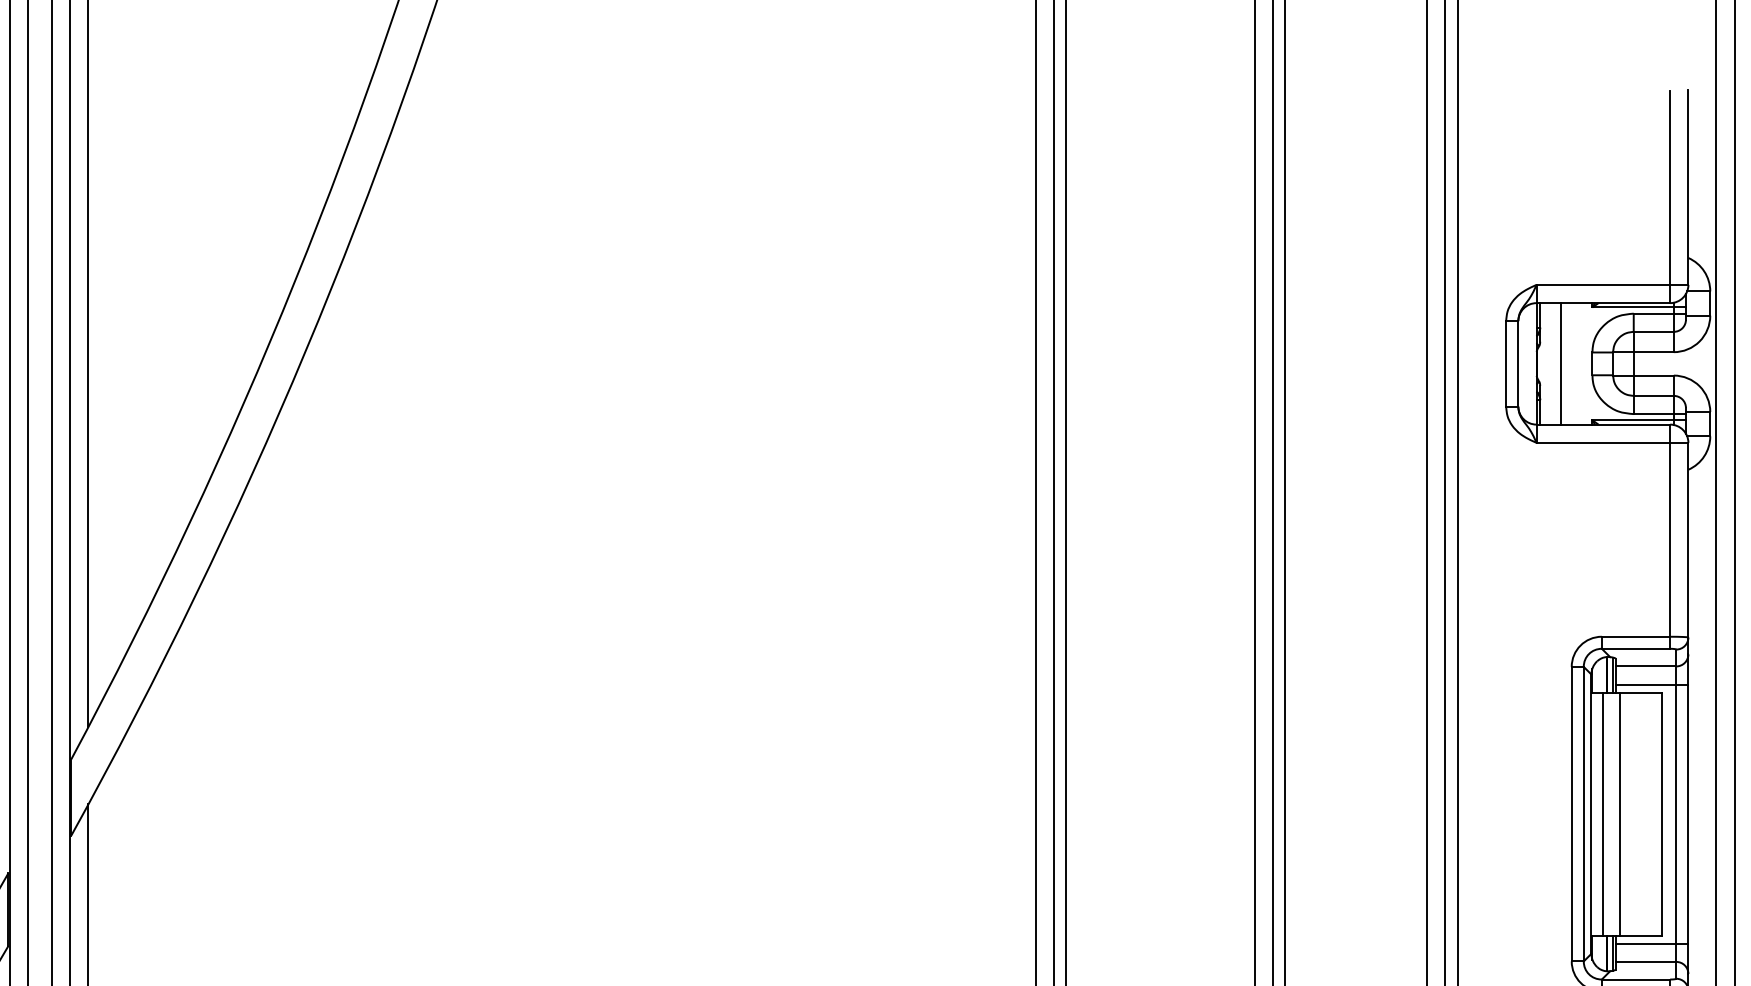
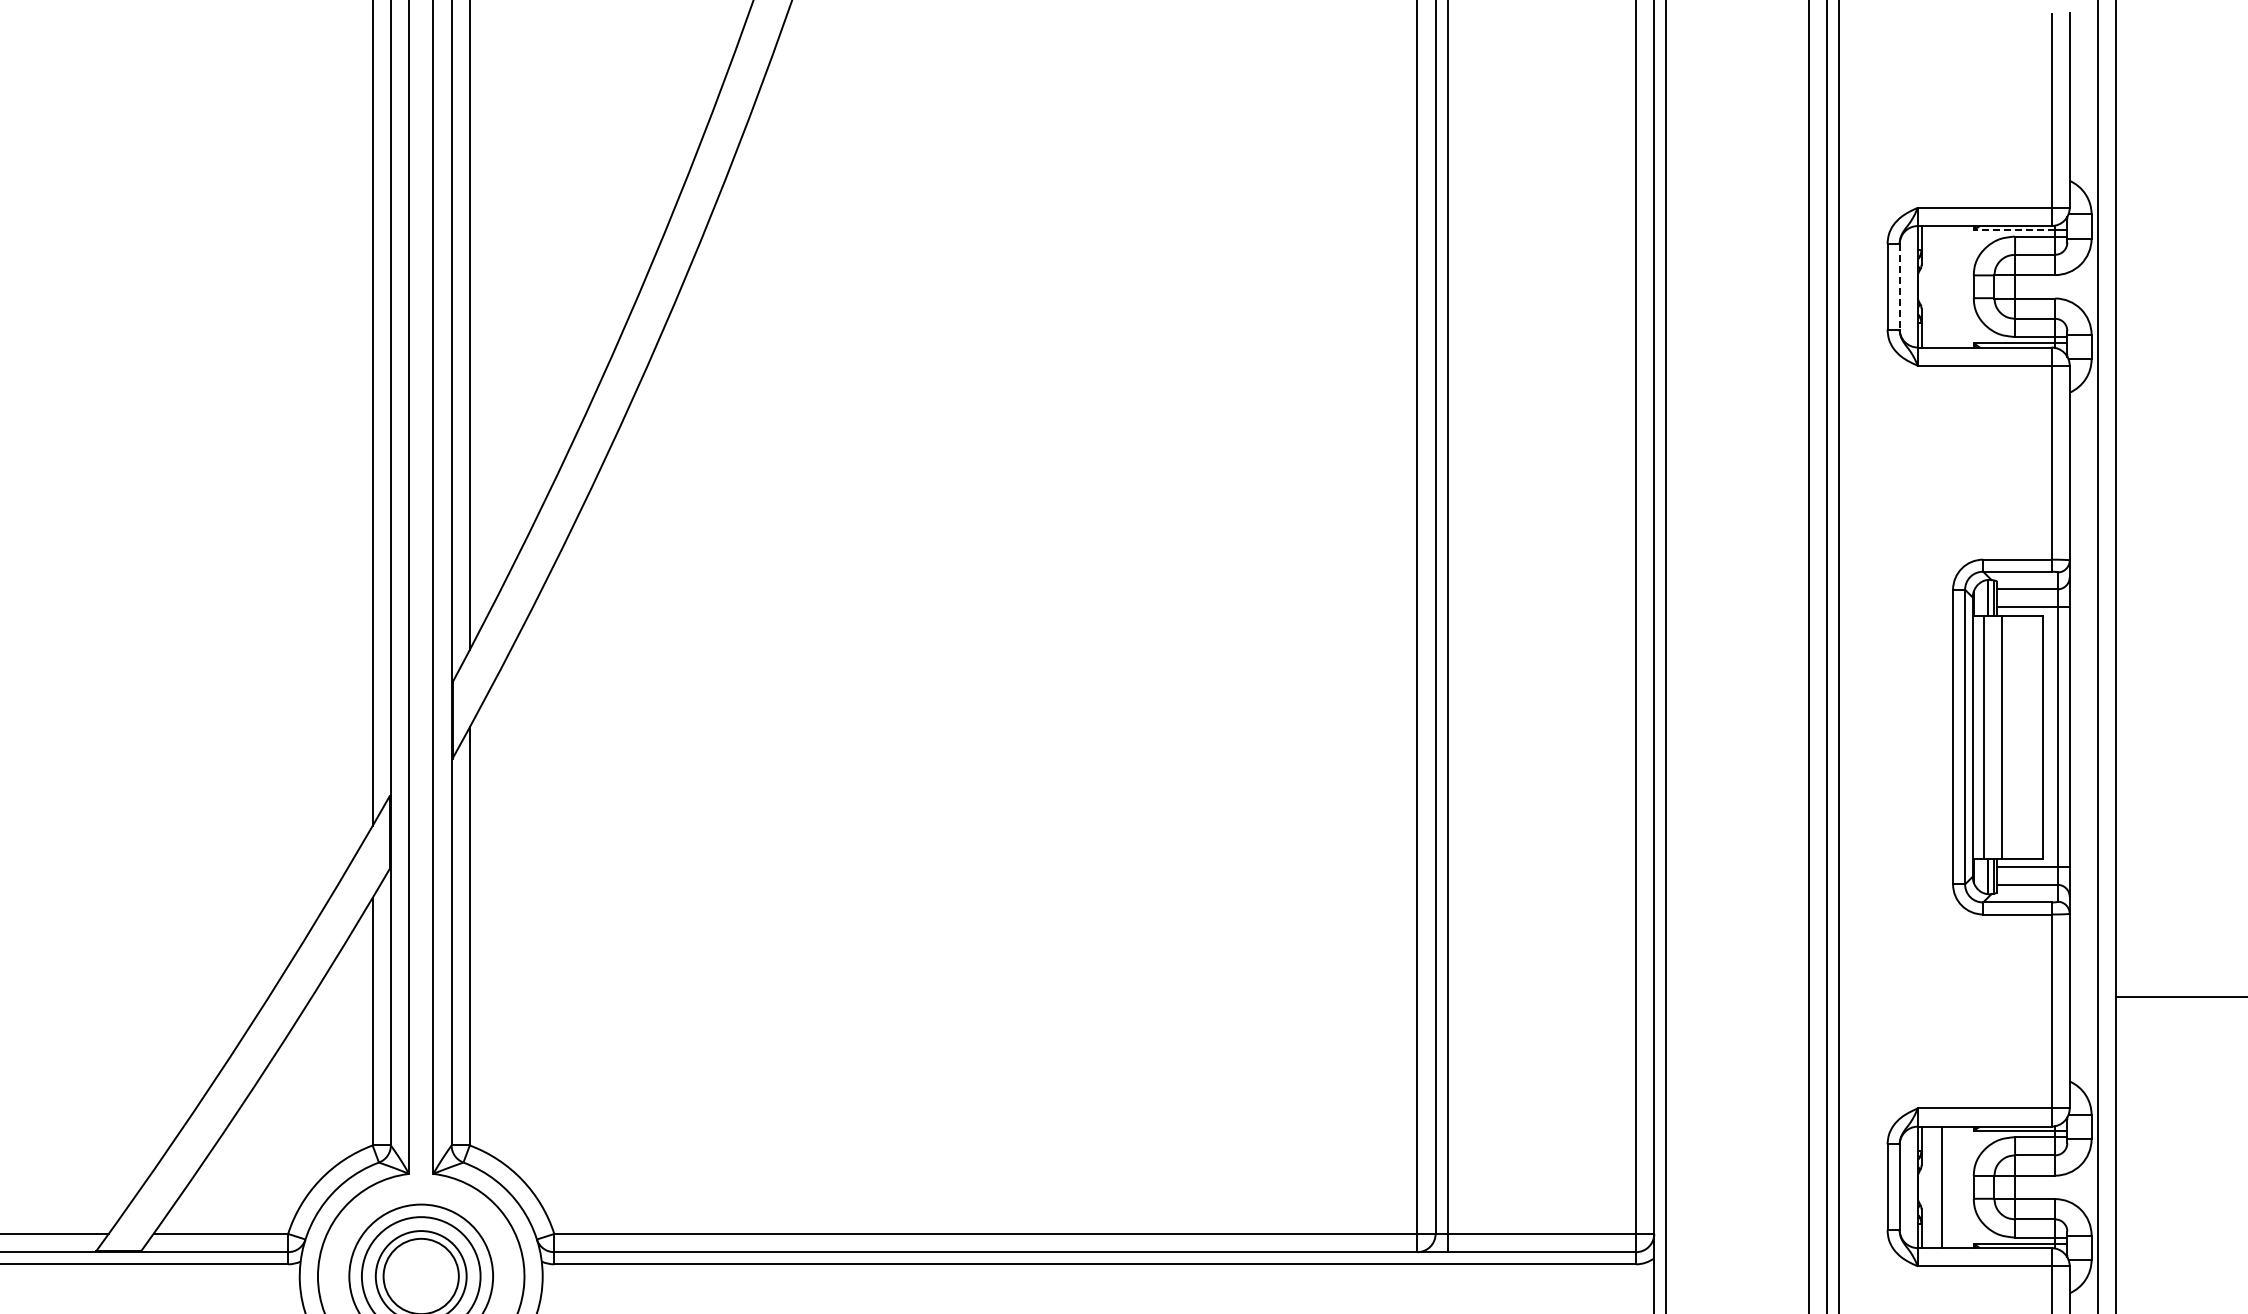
line: (1633, 307) -> (2014, 230), solid -> dashed
line: (1560, 363) -> (1941, 286), removed
line: (1518, 364) -> (1899, 287), solid -> dashed

